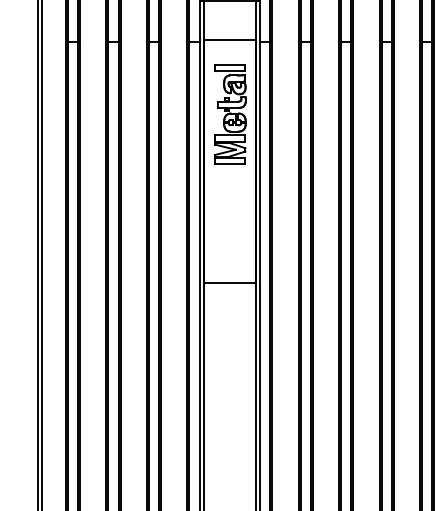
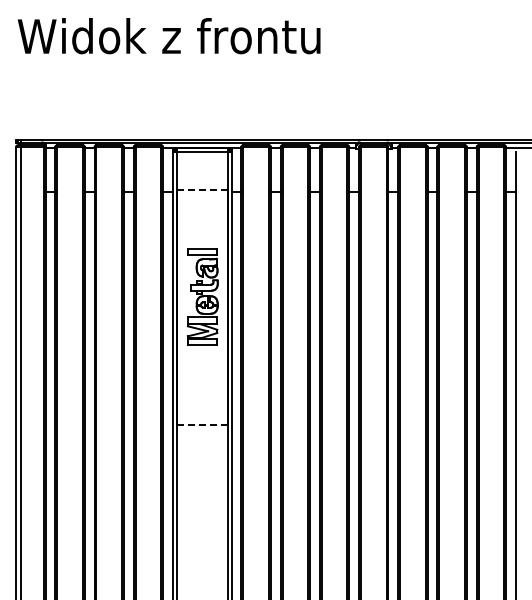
line: (229, 40) -> (201, 190), solid -> dashed
part: (230, 113) -> (202, 296), moved
line: (230, 283) -> (202, 425), solid -> dashed

